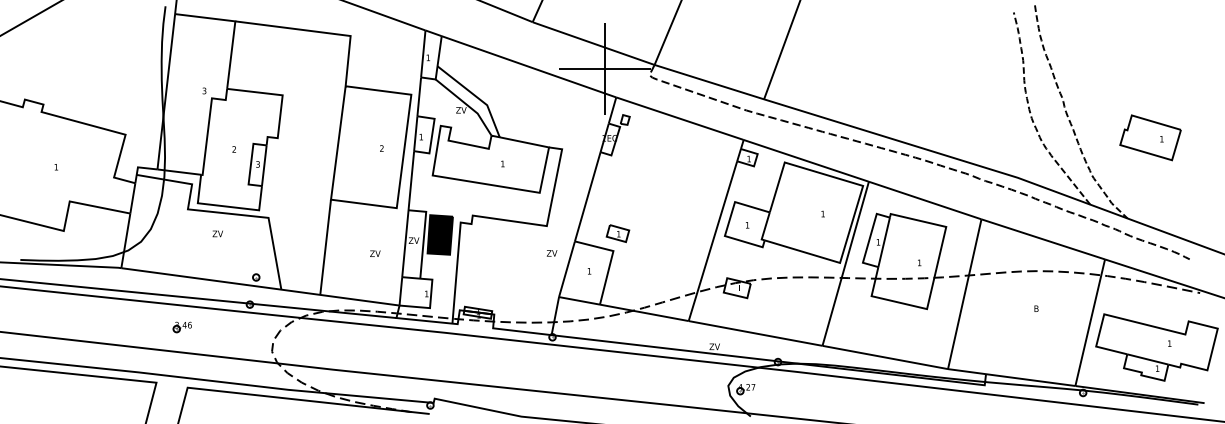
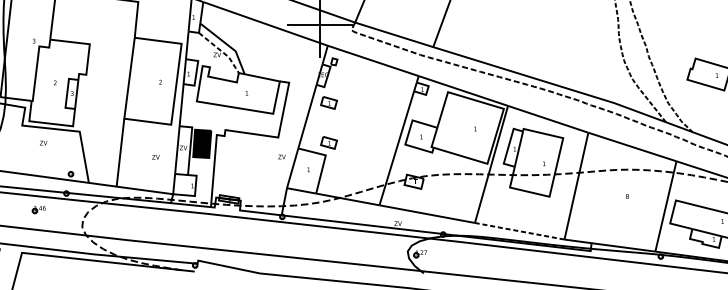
line: (467, 105) -> (221, 51), solid -> dashed
part: (617, 177) -> (328, 102), added
part: (181, 327) -> (38, 209), moved
line: (885, 357) -> (519, 231), solid -> dashed

